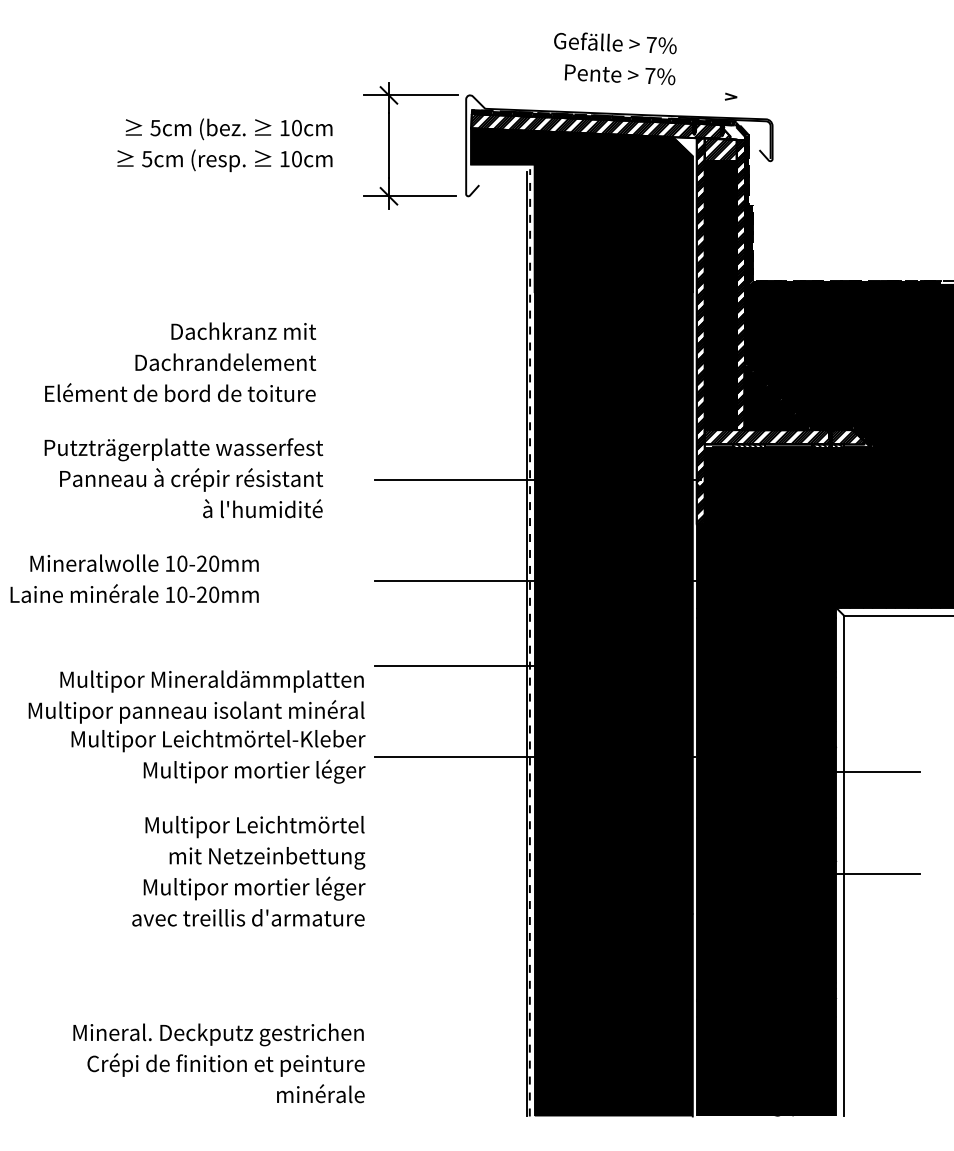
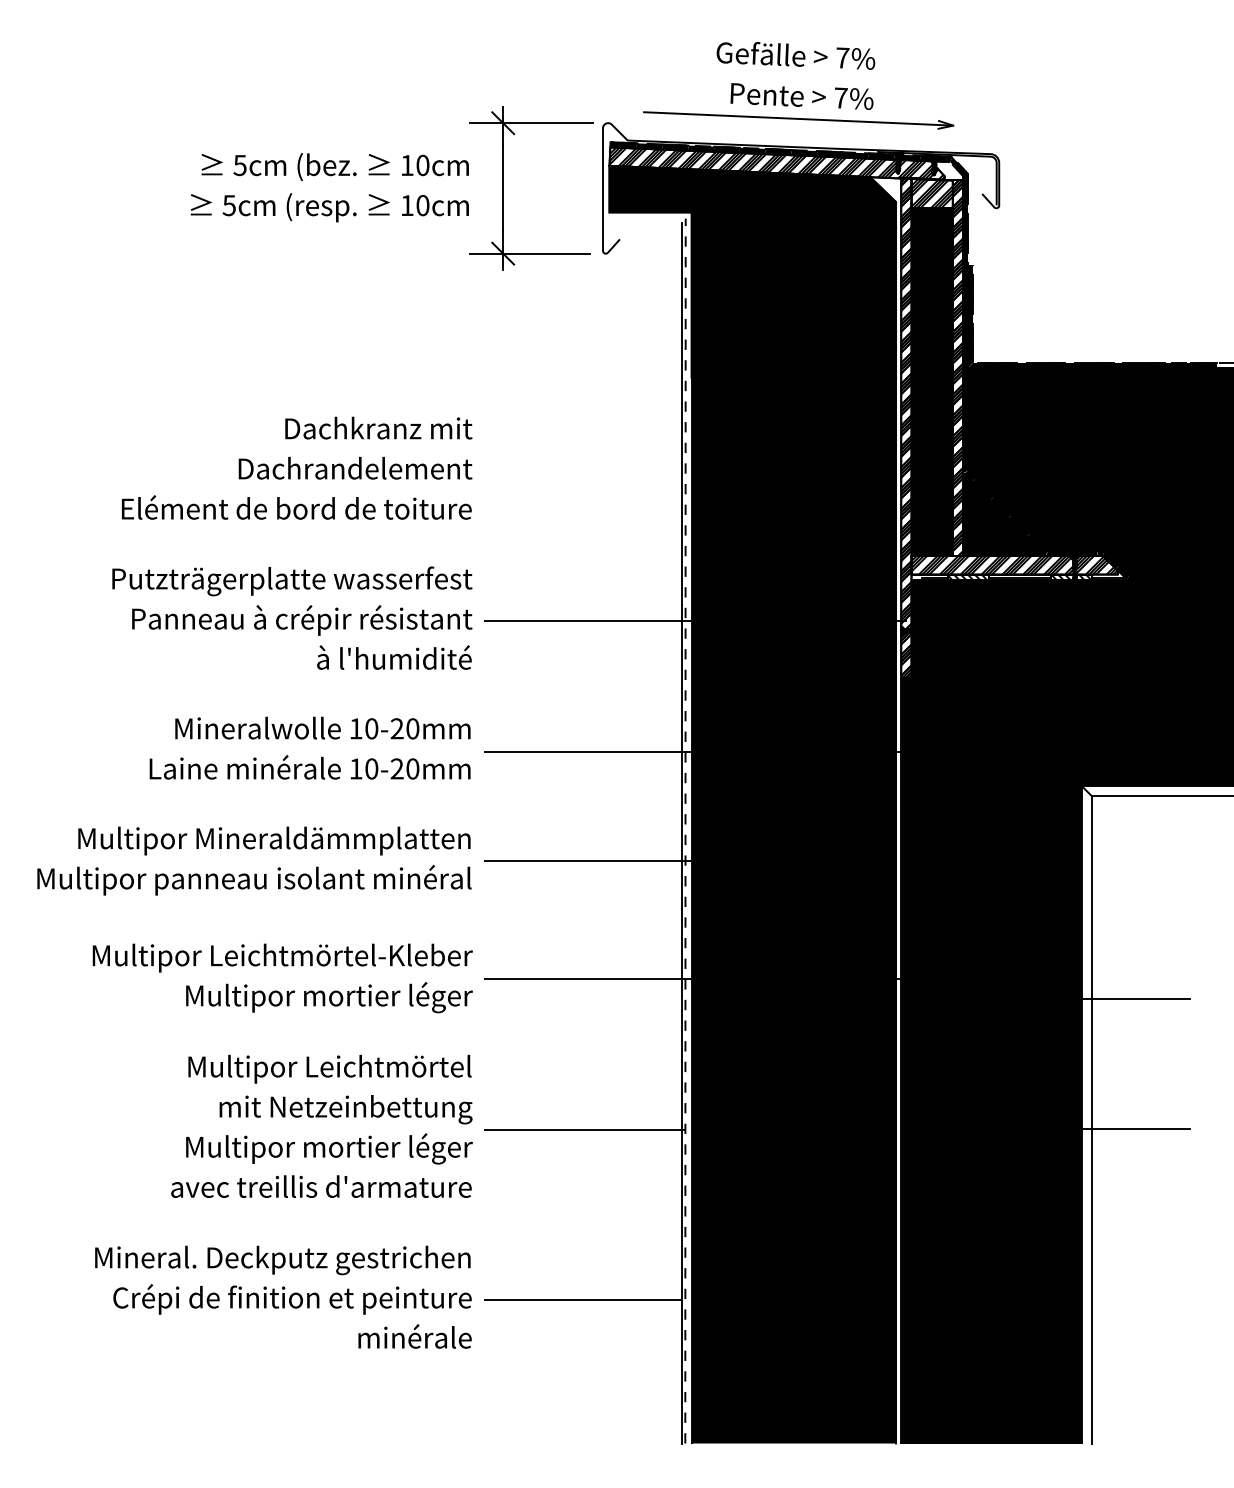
line: (617, 91) -> (798, 118), added
text: (224, 145) -> (329, 187), moved
text: (180, 362) -> (296, 468), moved
text: (183, 478) -> (291, 618), moved
text: (134, 578) -> (309, 747), moved
text: (196, 696) -> (254, 860), moved
line: (452, 873) -> (585, 1129), added
line: (450, 1005) -> (582, 1300), added
text: (218, 1063) -> (282, 1297), moved

